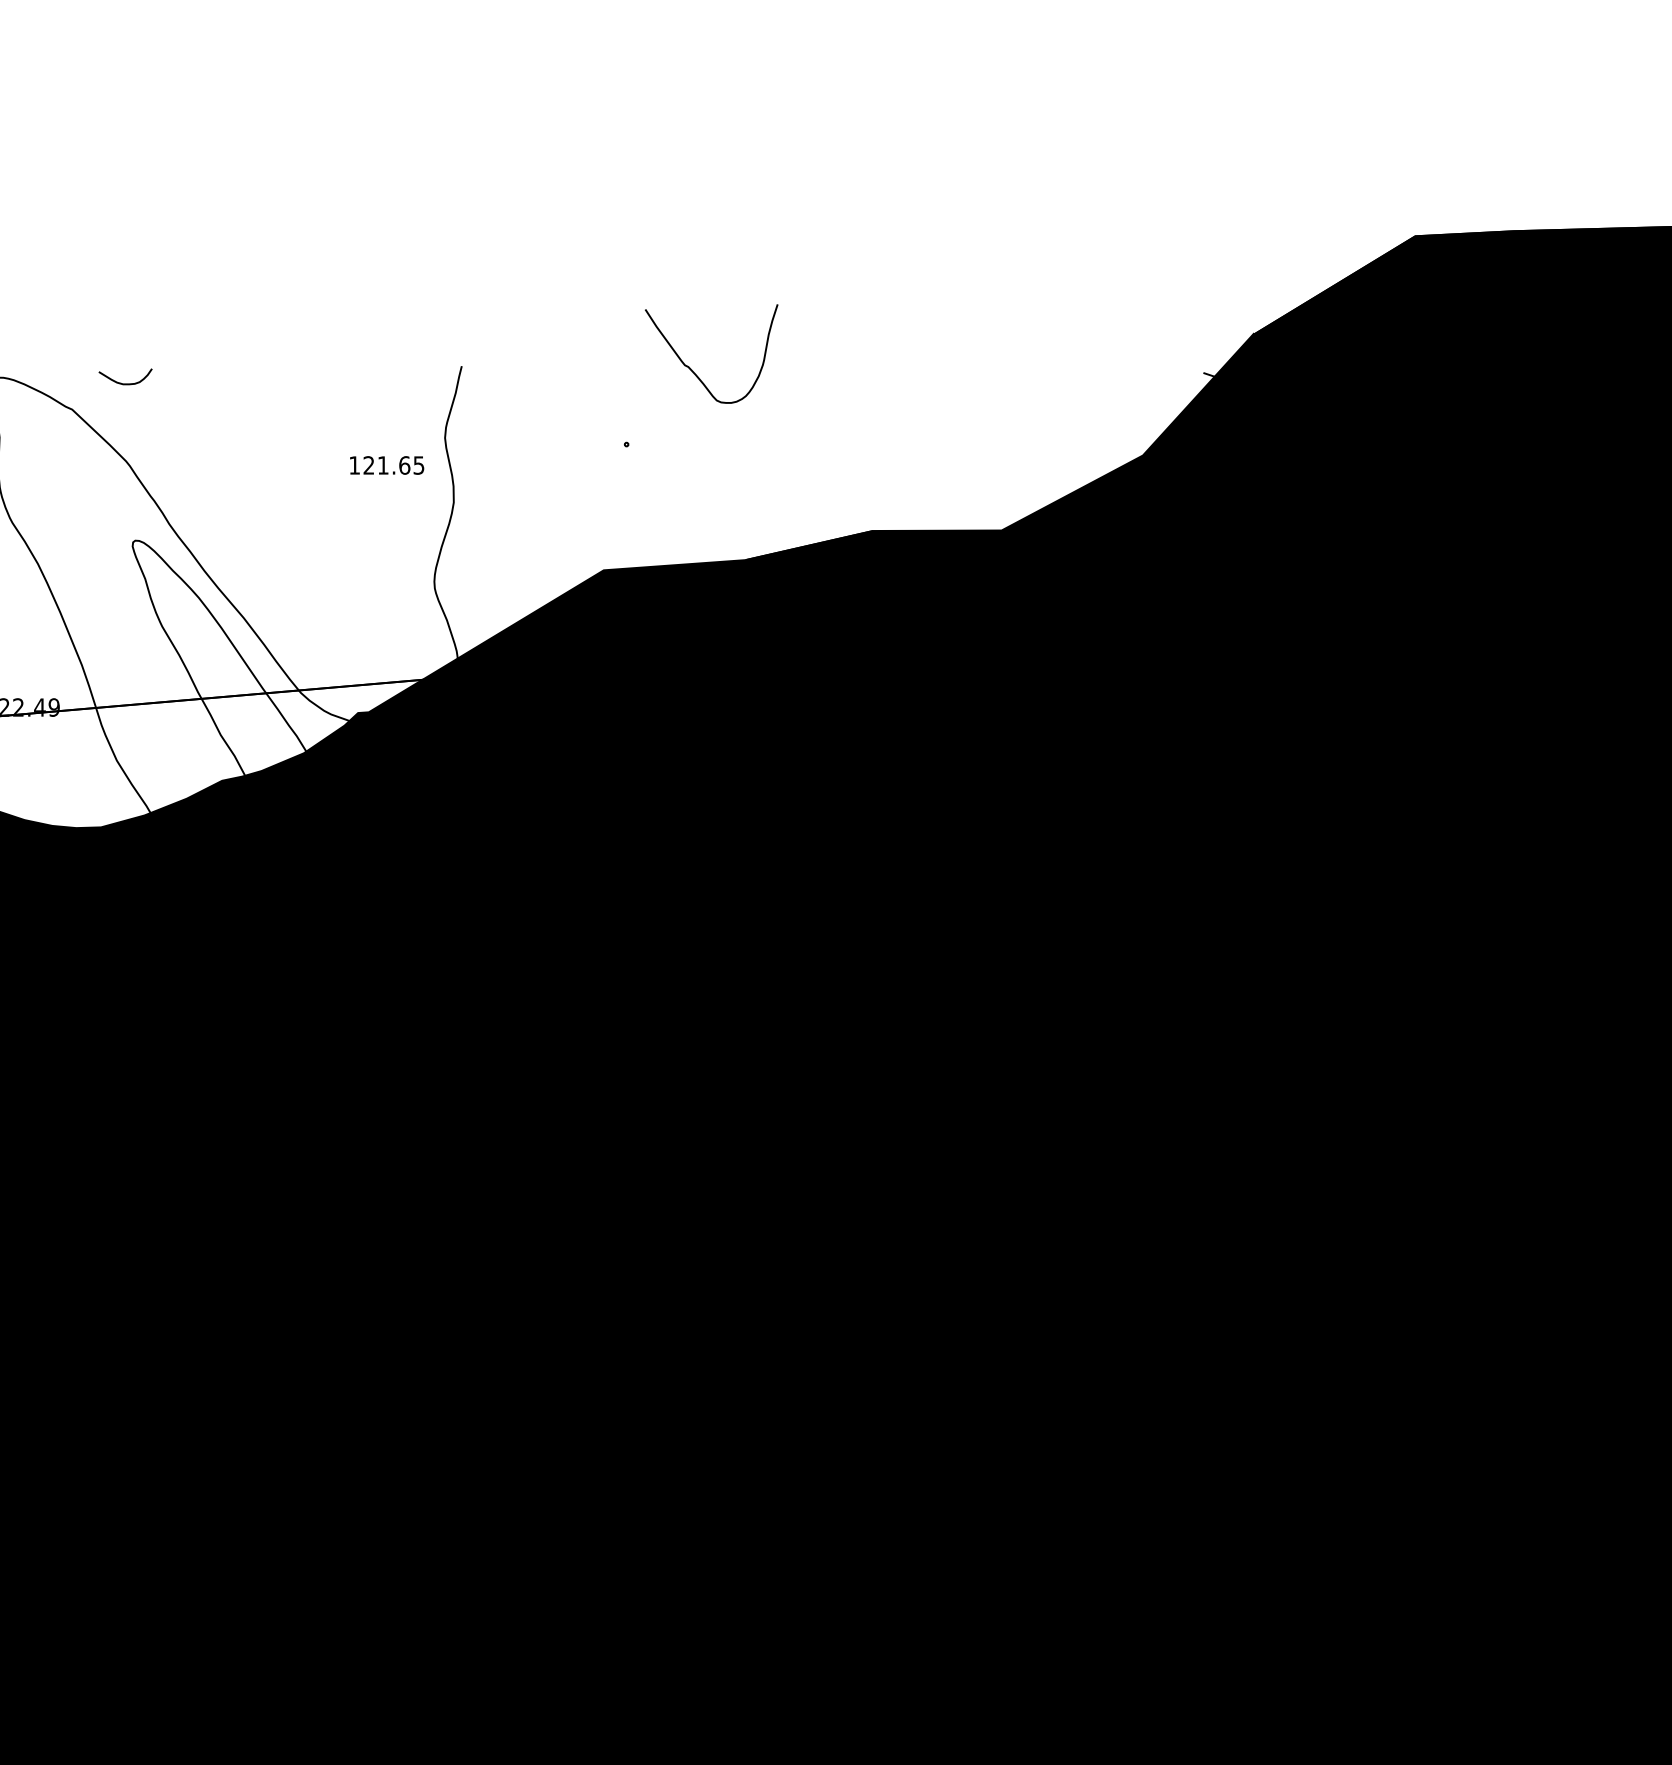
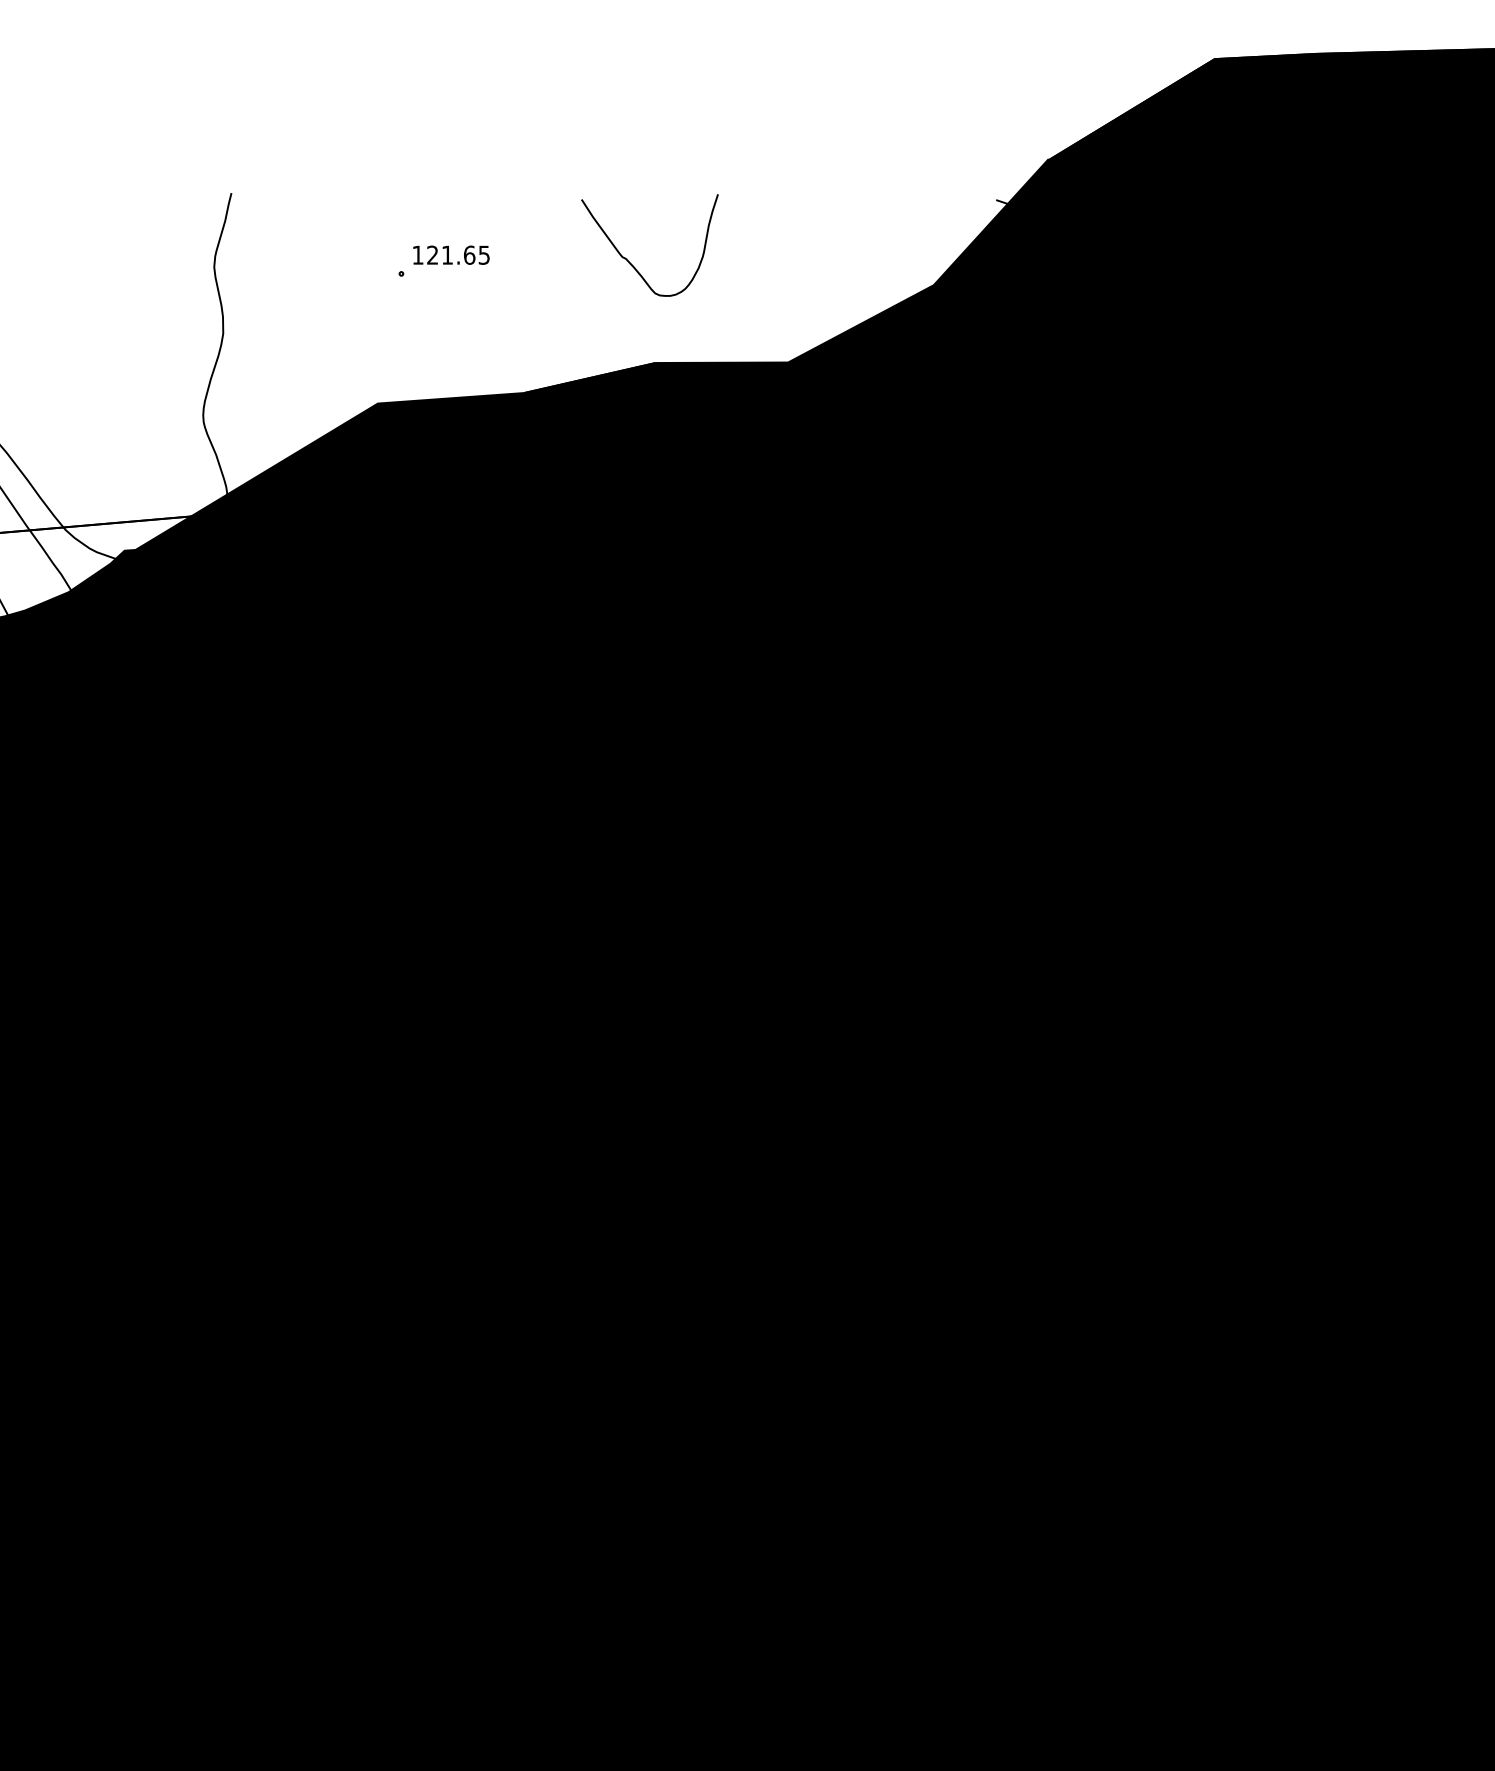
curve: (692, 369) -> (630, 261), moved
text: (387, 465) -> (451, 255), moved

